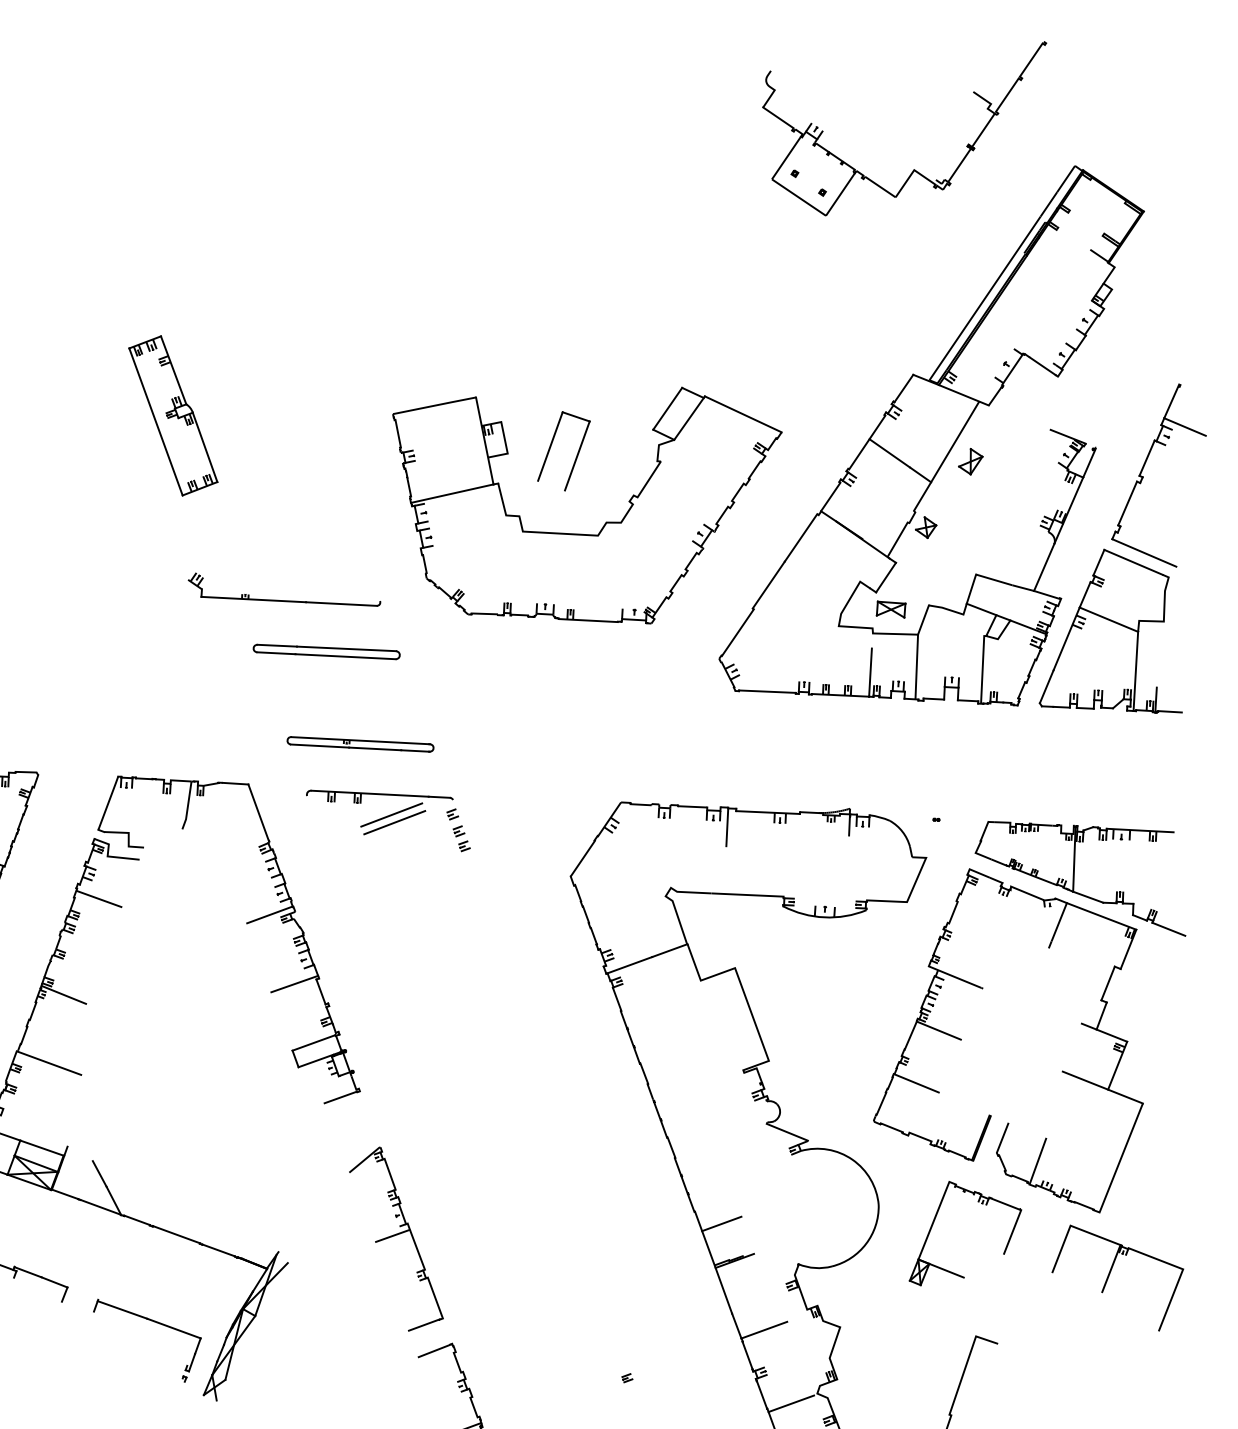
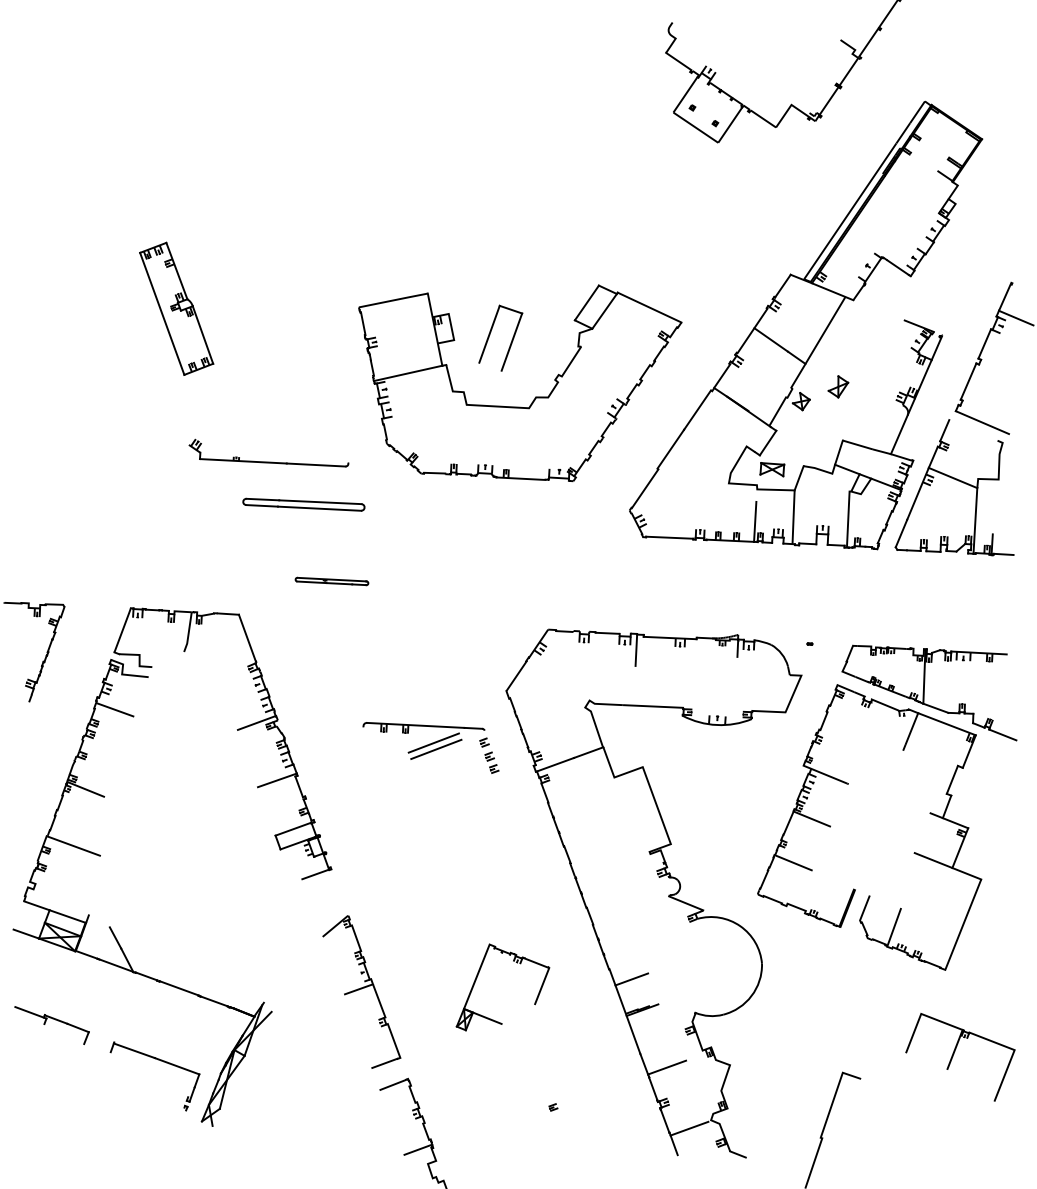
part: (970, 461) -> (838, 386), moved
line: (1133, 562) -> (973, 430), removed
part: (359, 744) -> (331, 581), size x0.6
part: (387, 820) -> (430, 747), moved
part: (934, 1222) -> (477, 978), moved
part: (1110, 1274) -> (954, 1054), moved

